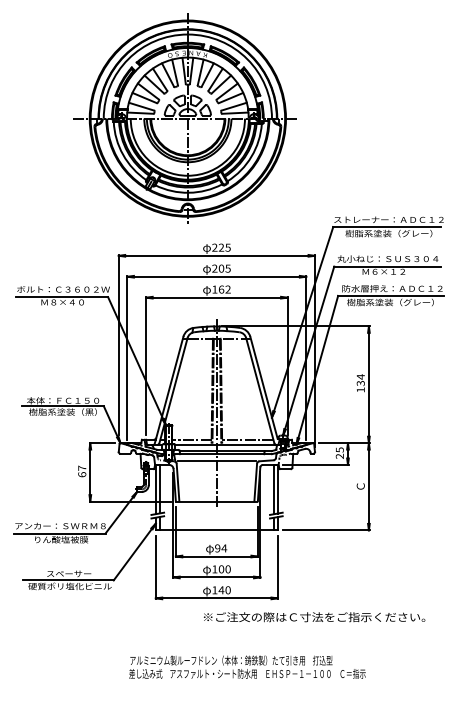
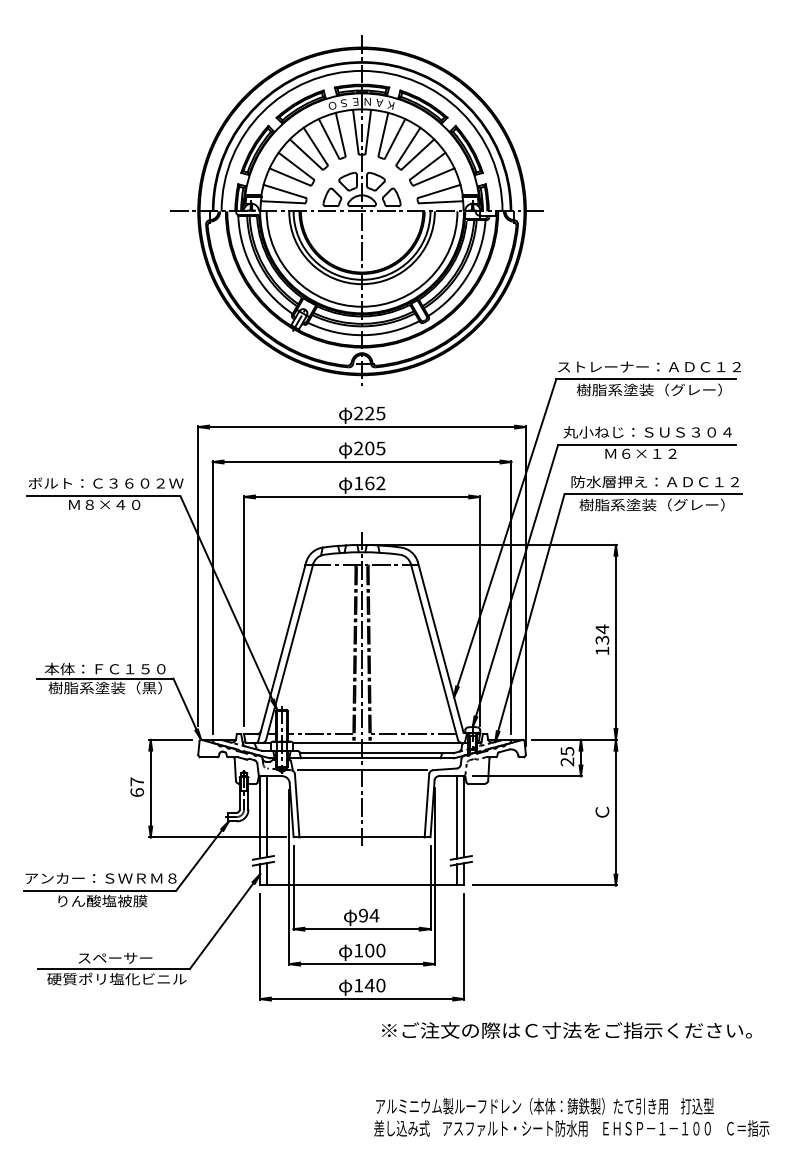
part: (184, 118) -> (356, 211), moved
text: (314, 617) -> (566, 1031), moved
text: (247, 666) -> (571, 1116), moved

